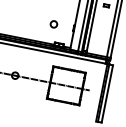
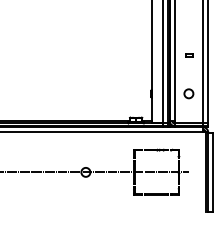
circle: (53, 24) -> (188, 93), moved

